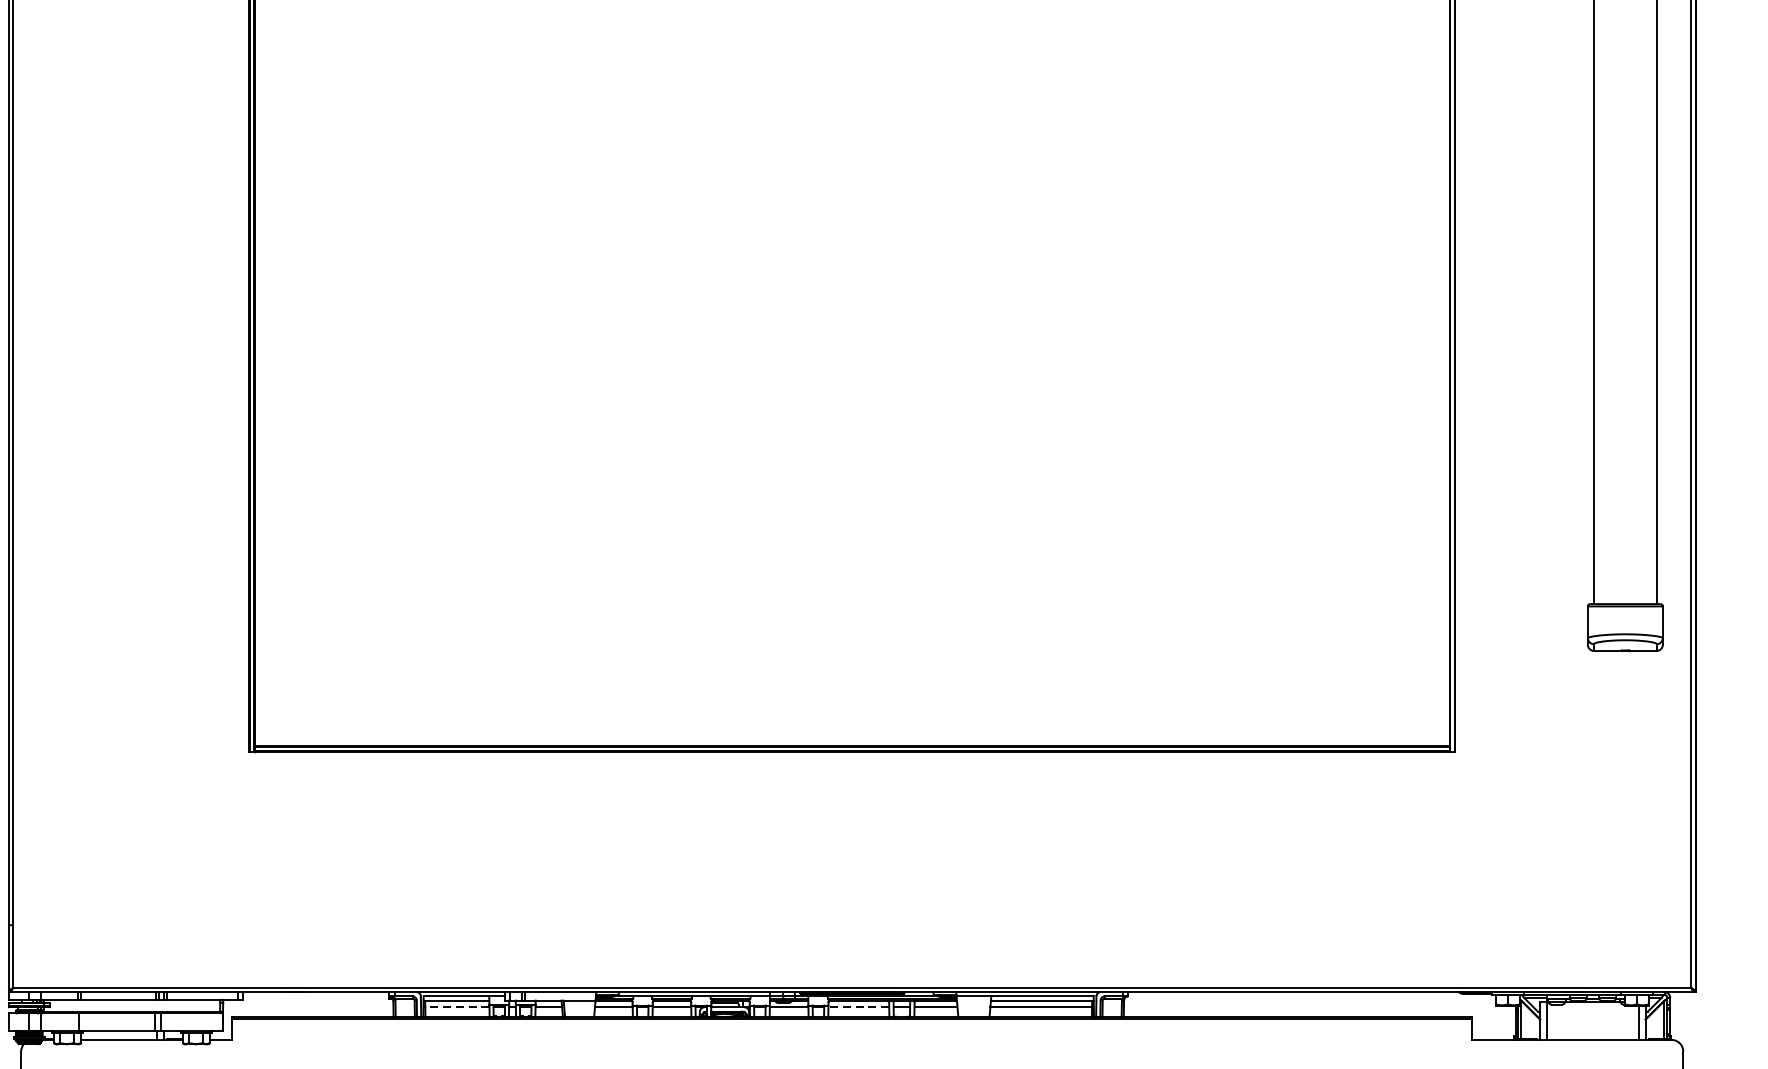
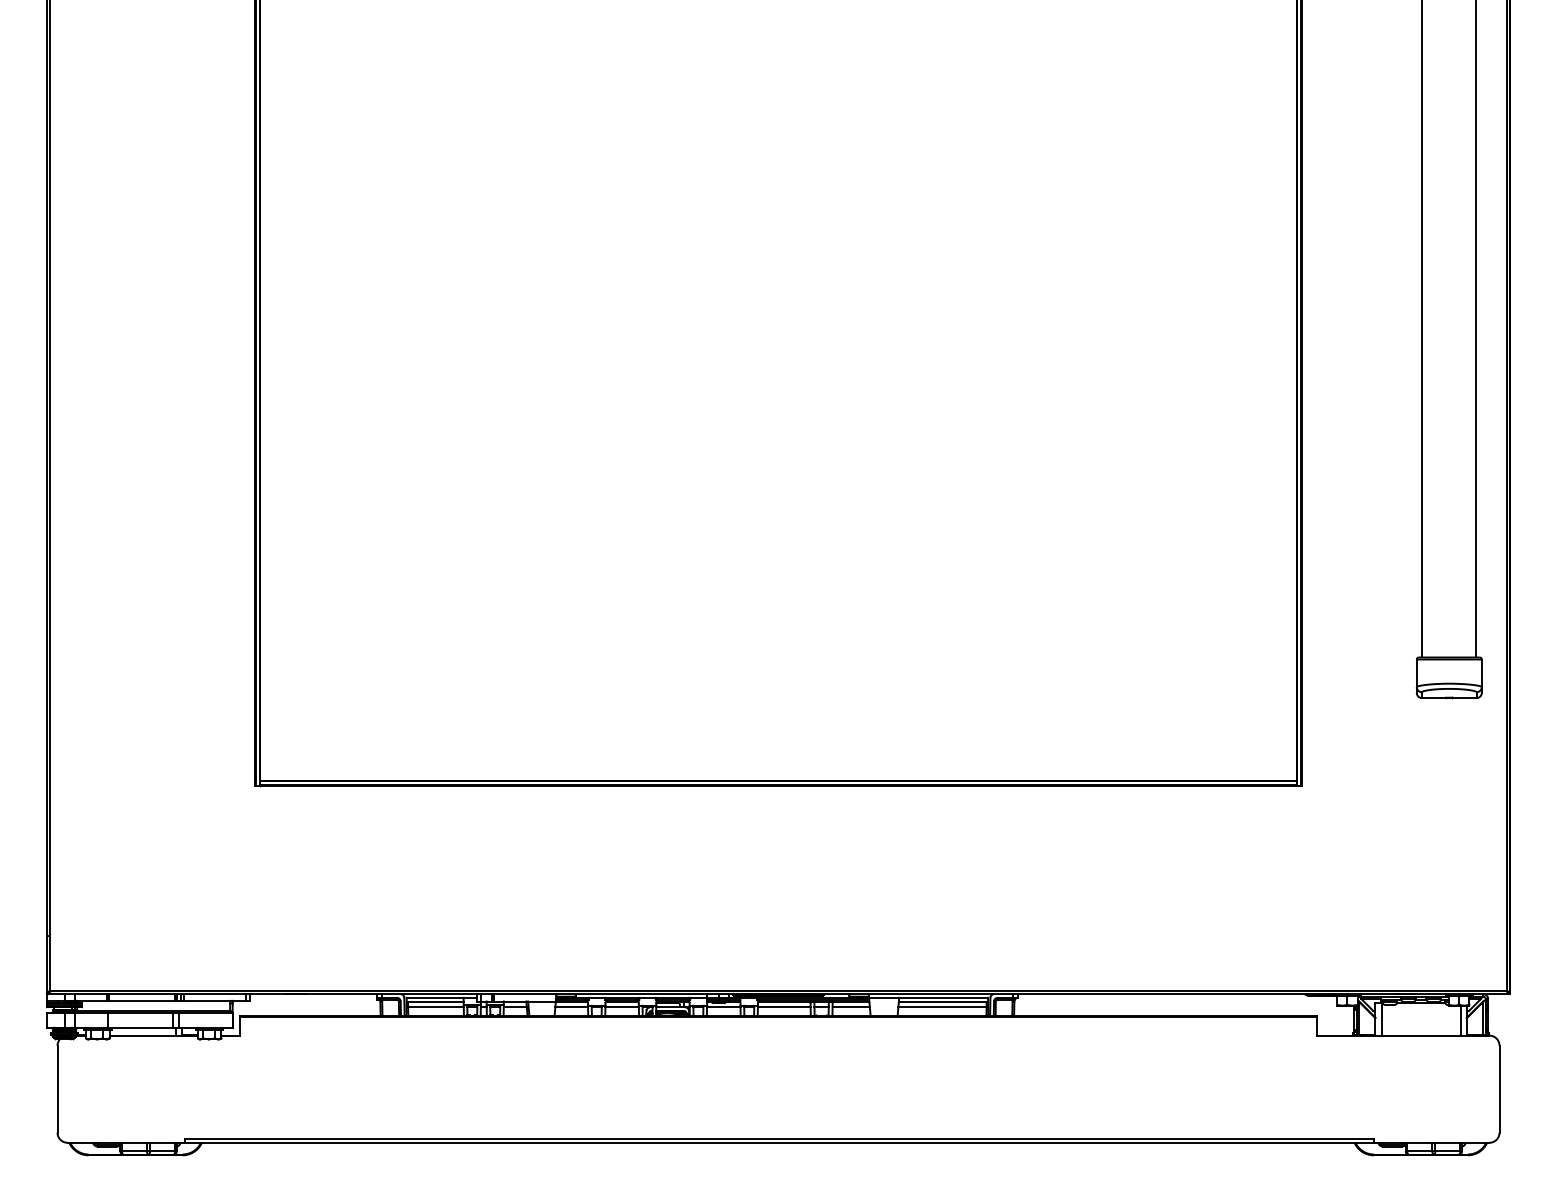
line: (456, 1006) -> (435, 1006), dashed -> solid
line: (857, 1006) -> (783, 1006), dashed -> solid

